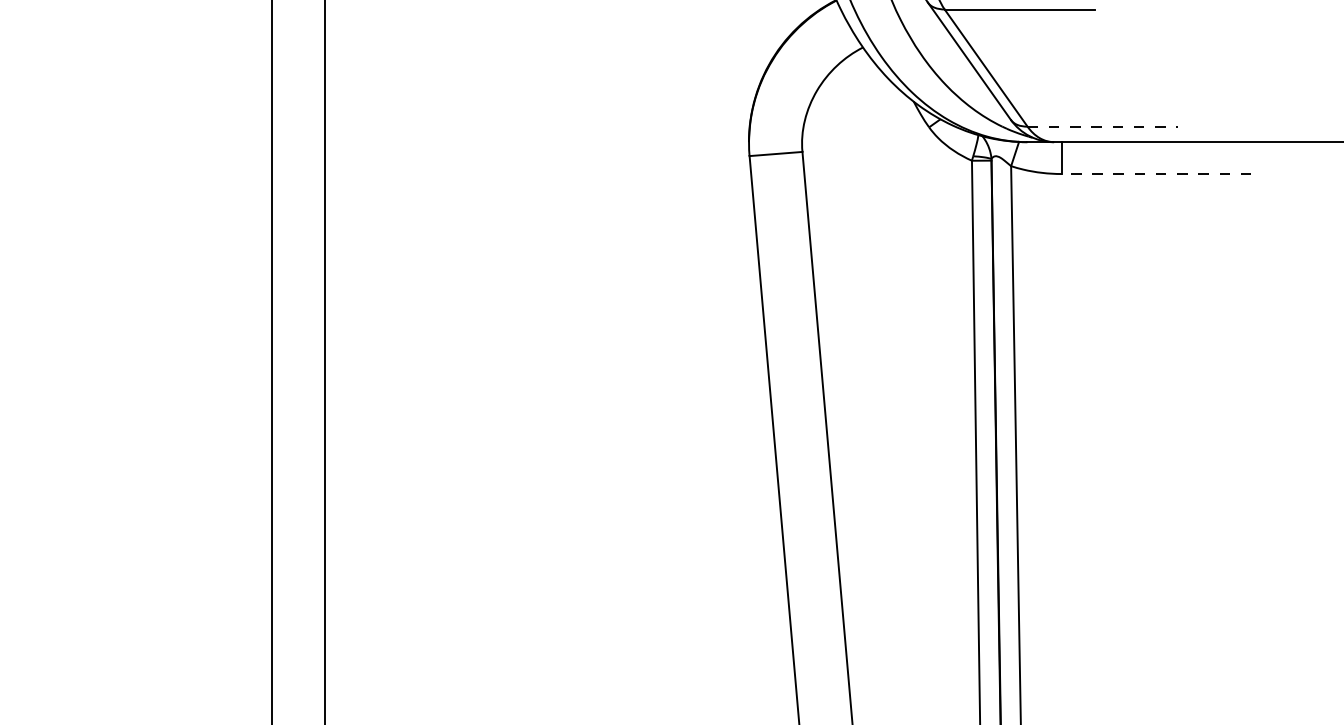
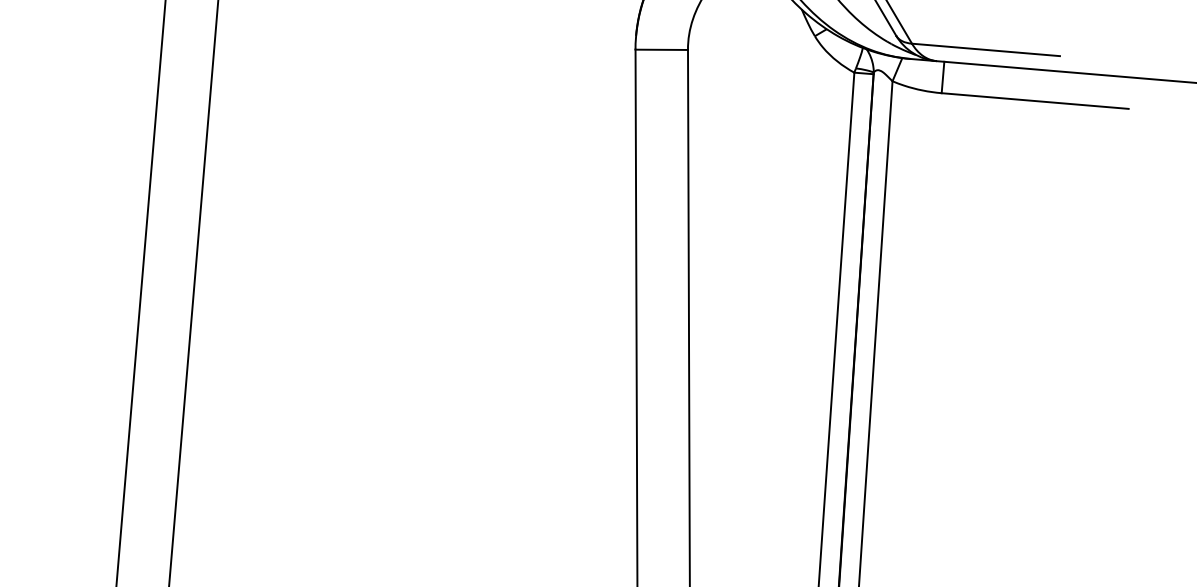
line: (1103, 126) -> (986, 49), dashed -> solid
line: (1156, 174) -> (1035, 101), dashed -> solid

